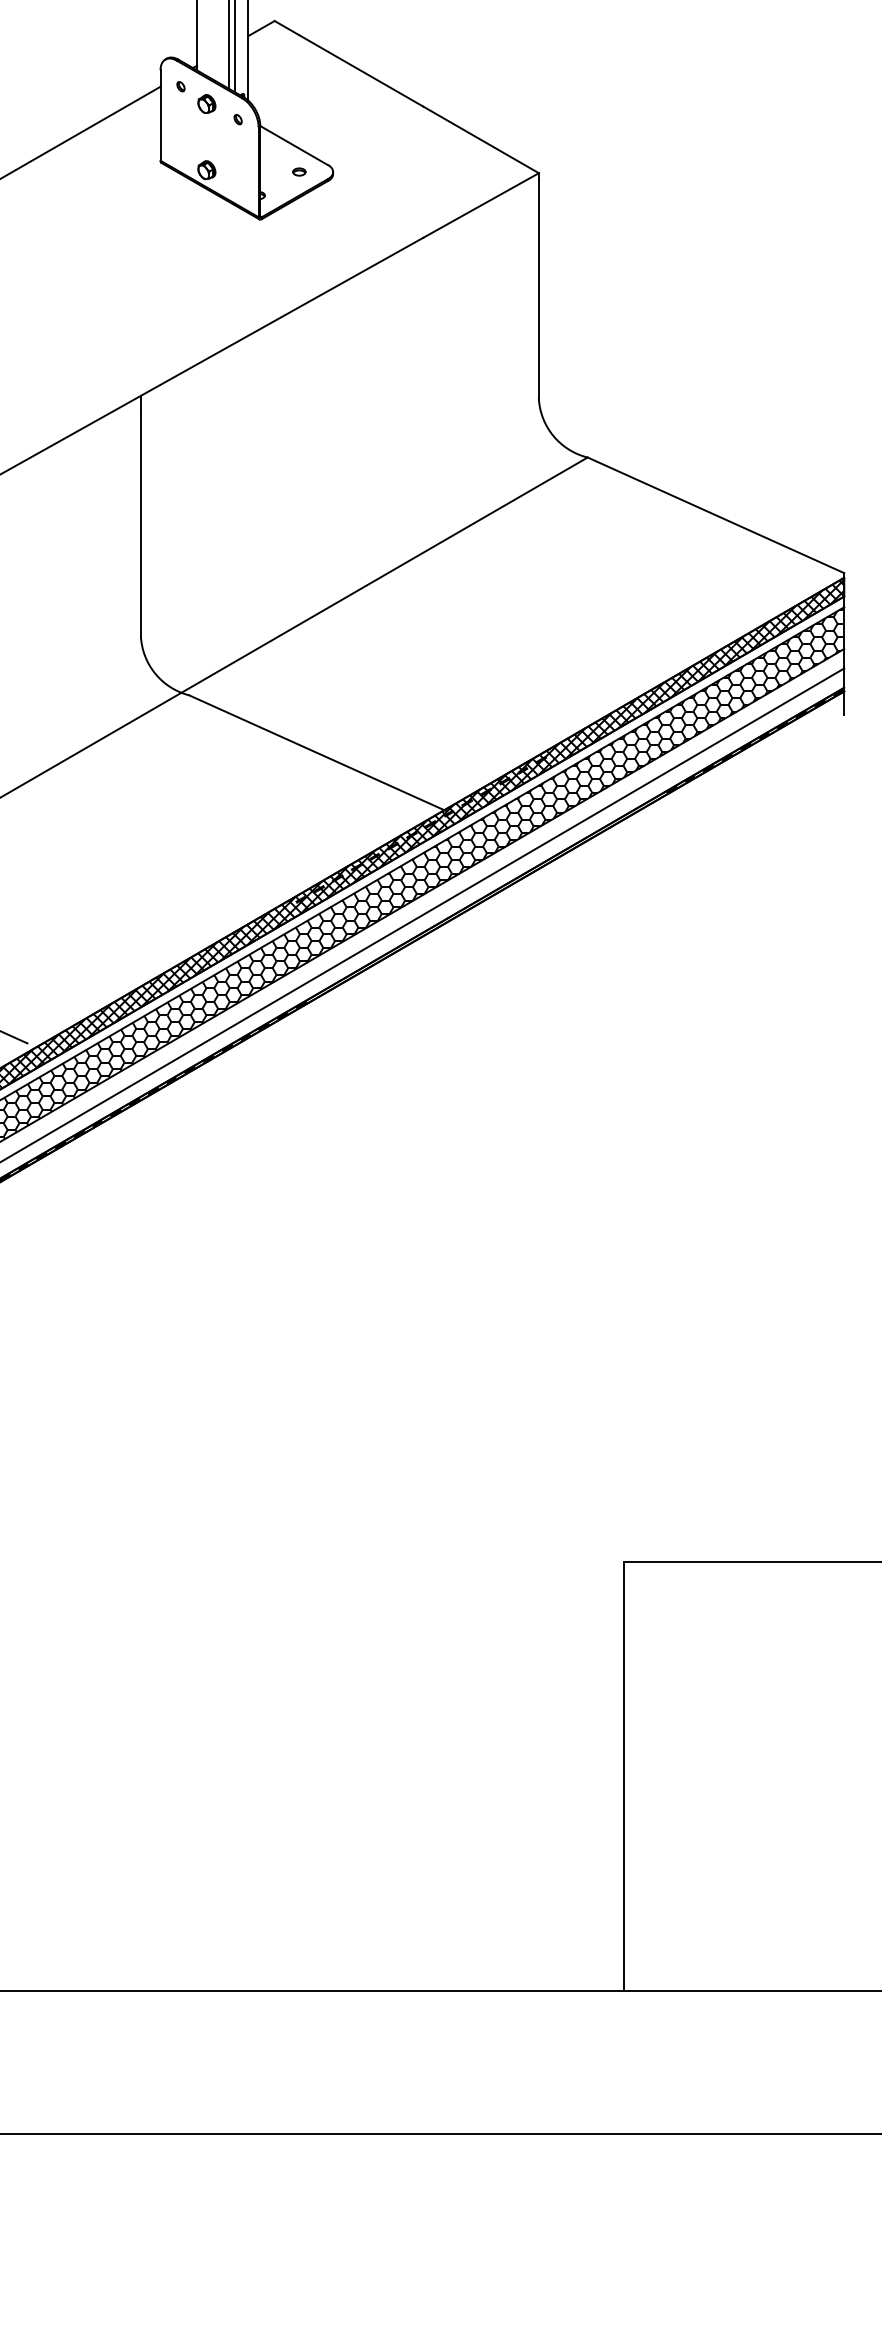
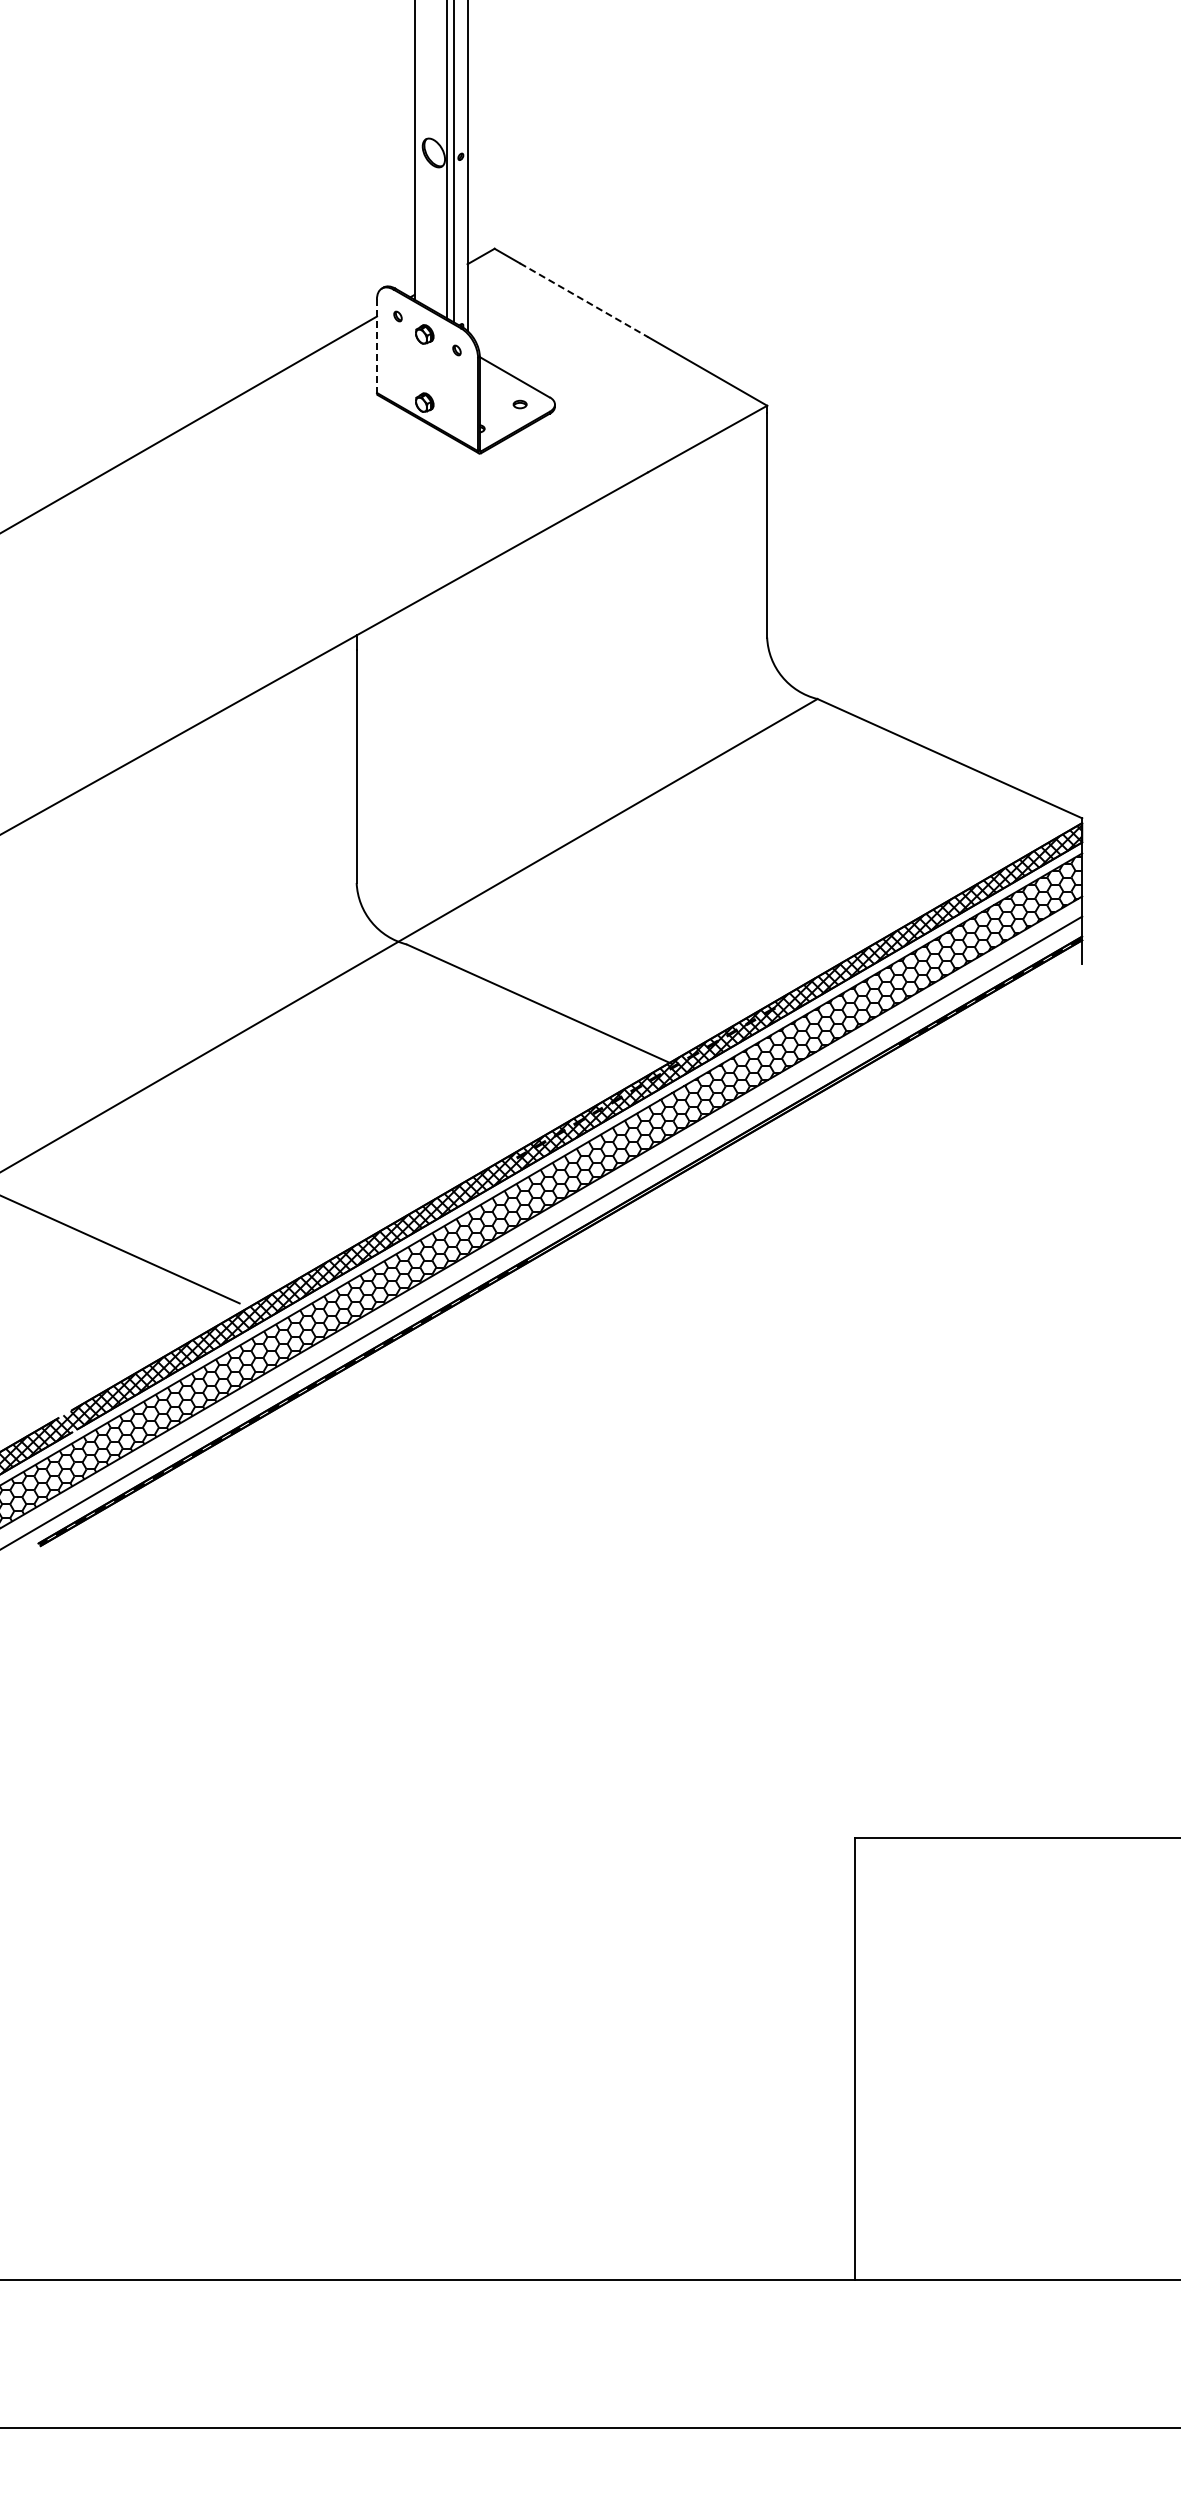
line: (361, 71) -> (584, 300), solid -> dashed
line: (161, 115) -> (377, 346), solid -> dashed

